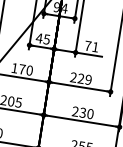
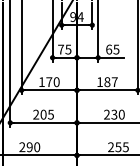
text: (38, 38) -> (60, 49), 45 -> 75
text: (91, 46) -> (112, 49), 71 -> 65
text: (81, 79) -> (107, 82), 229 -> 187

